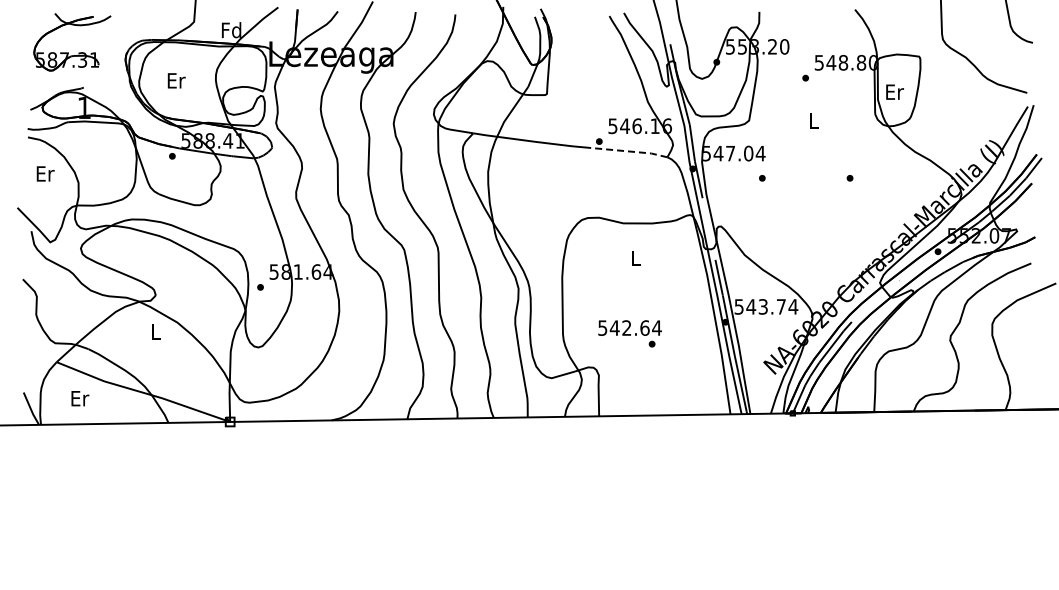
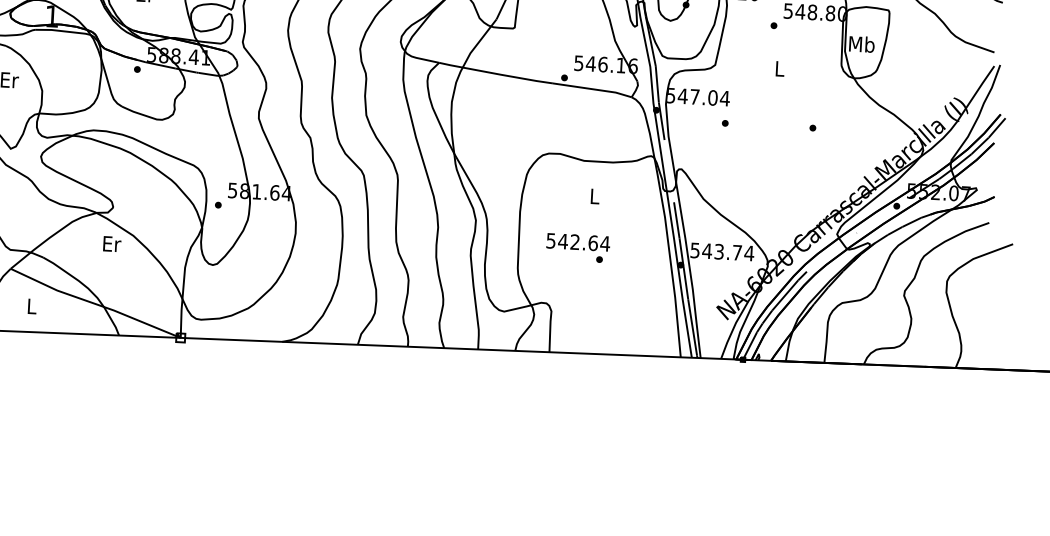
text: (894, 91) -> (861, 43), Er -> Mb
line: (628, 151) -> (593, 89), dashed -> solid
text: (156, 331) -> (112, 243), L -> Er
text: (629, 333) -> (577, 247), moved
text: (80, 398) -> (32, 306), Er -> L

